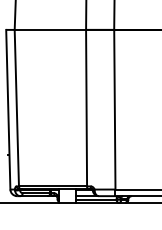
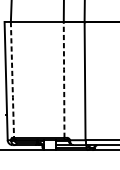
line: (86, 107) -> (64, 79), solid -> dashed
line: (16, 108) -> (12, 80), solid -> dashed

